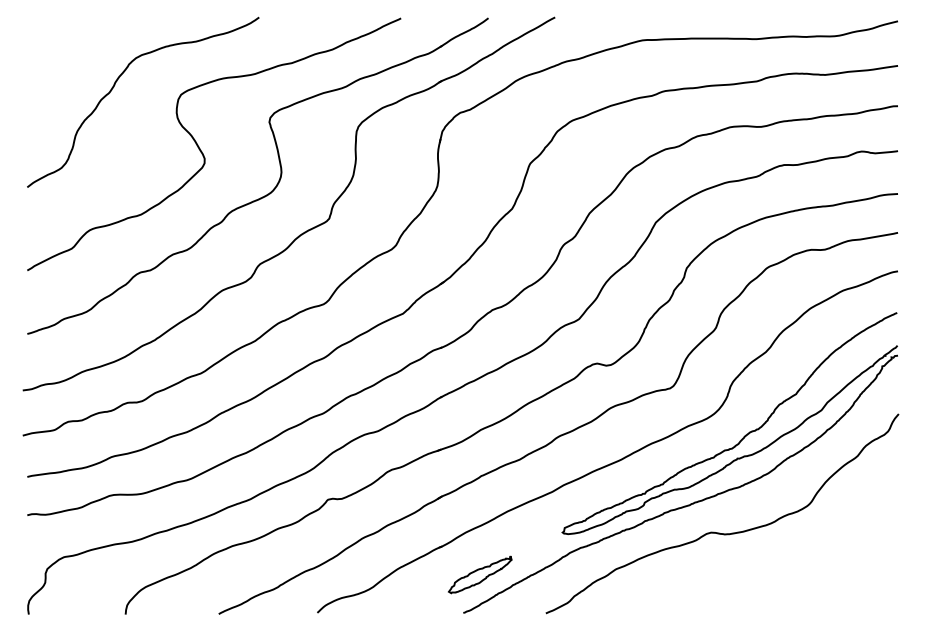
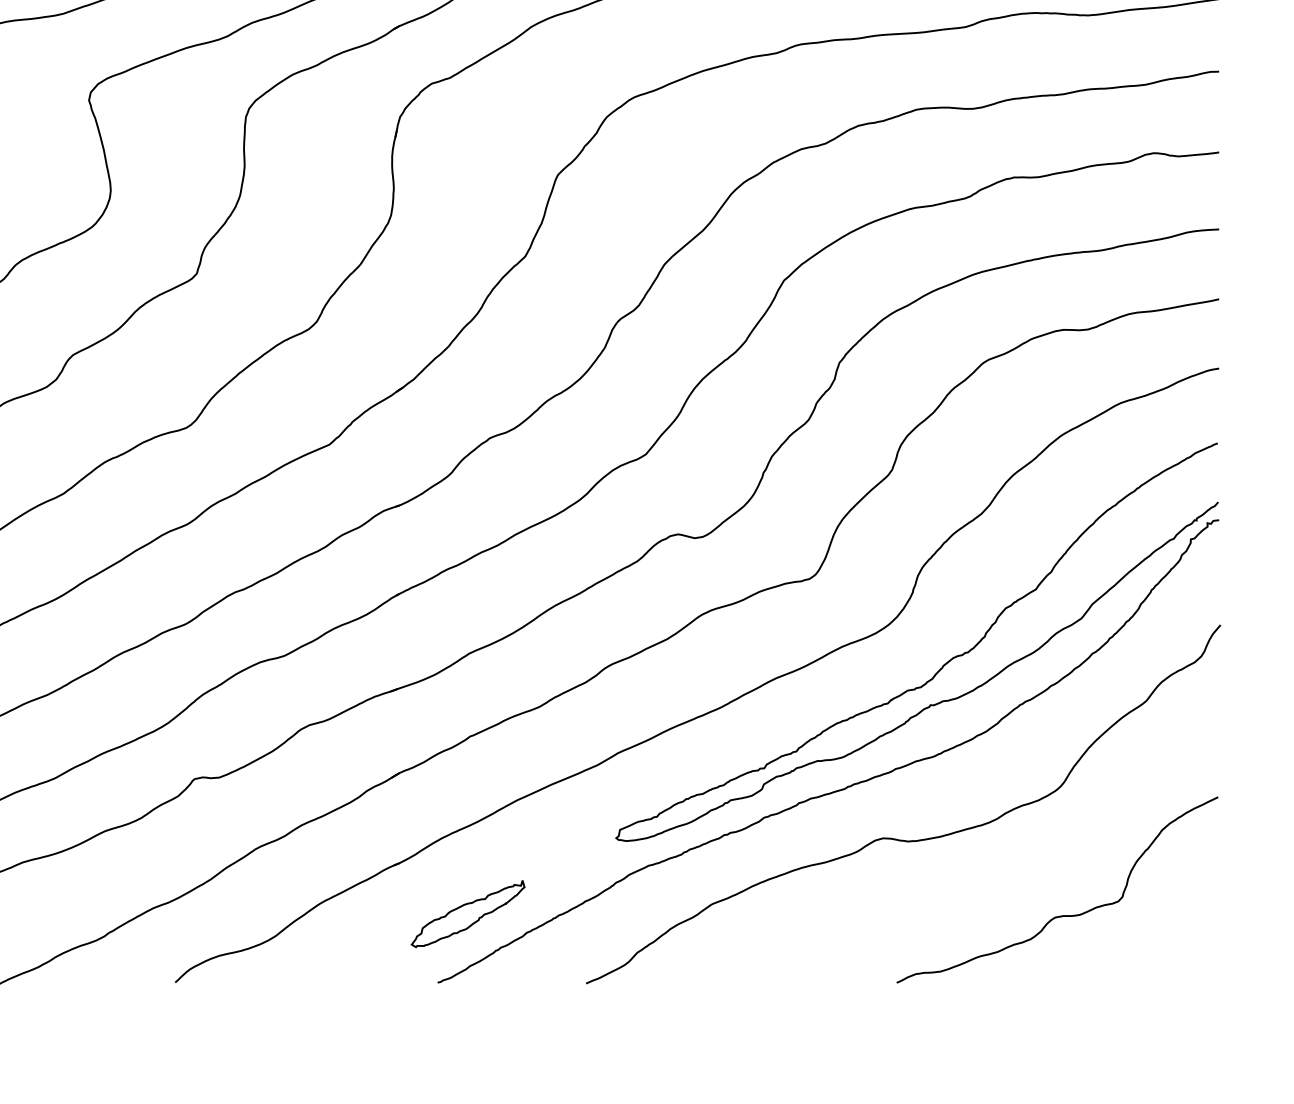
curve: (807, 575) -> (1056, 915), added

